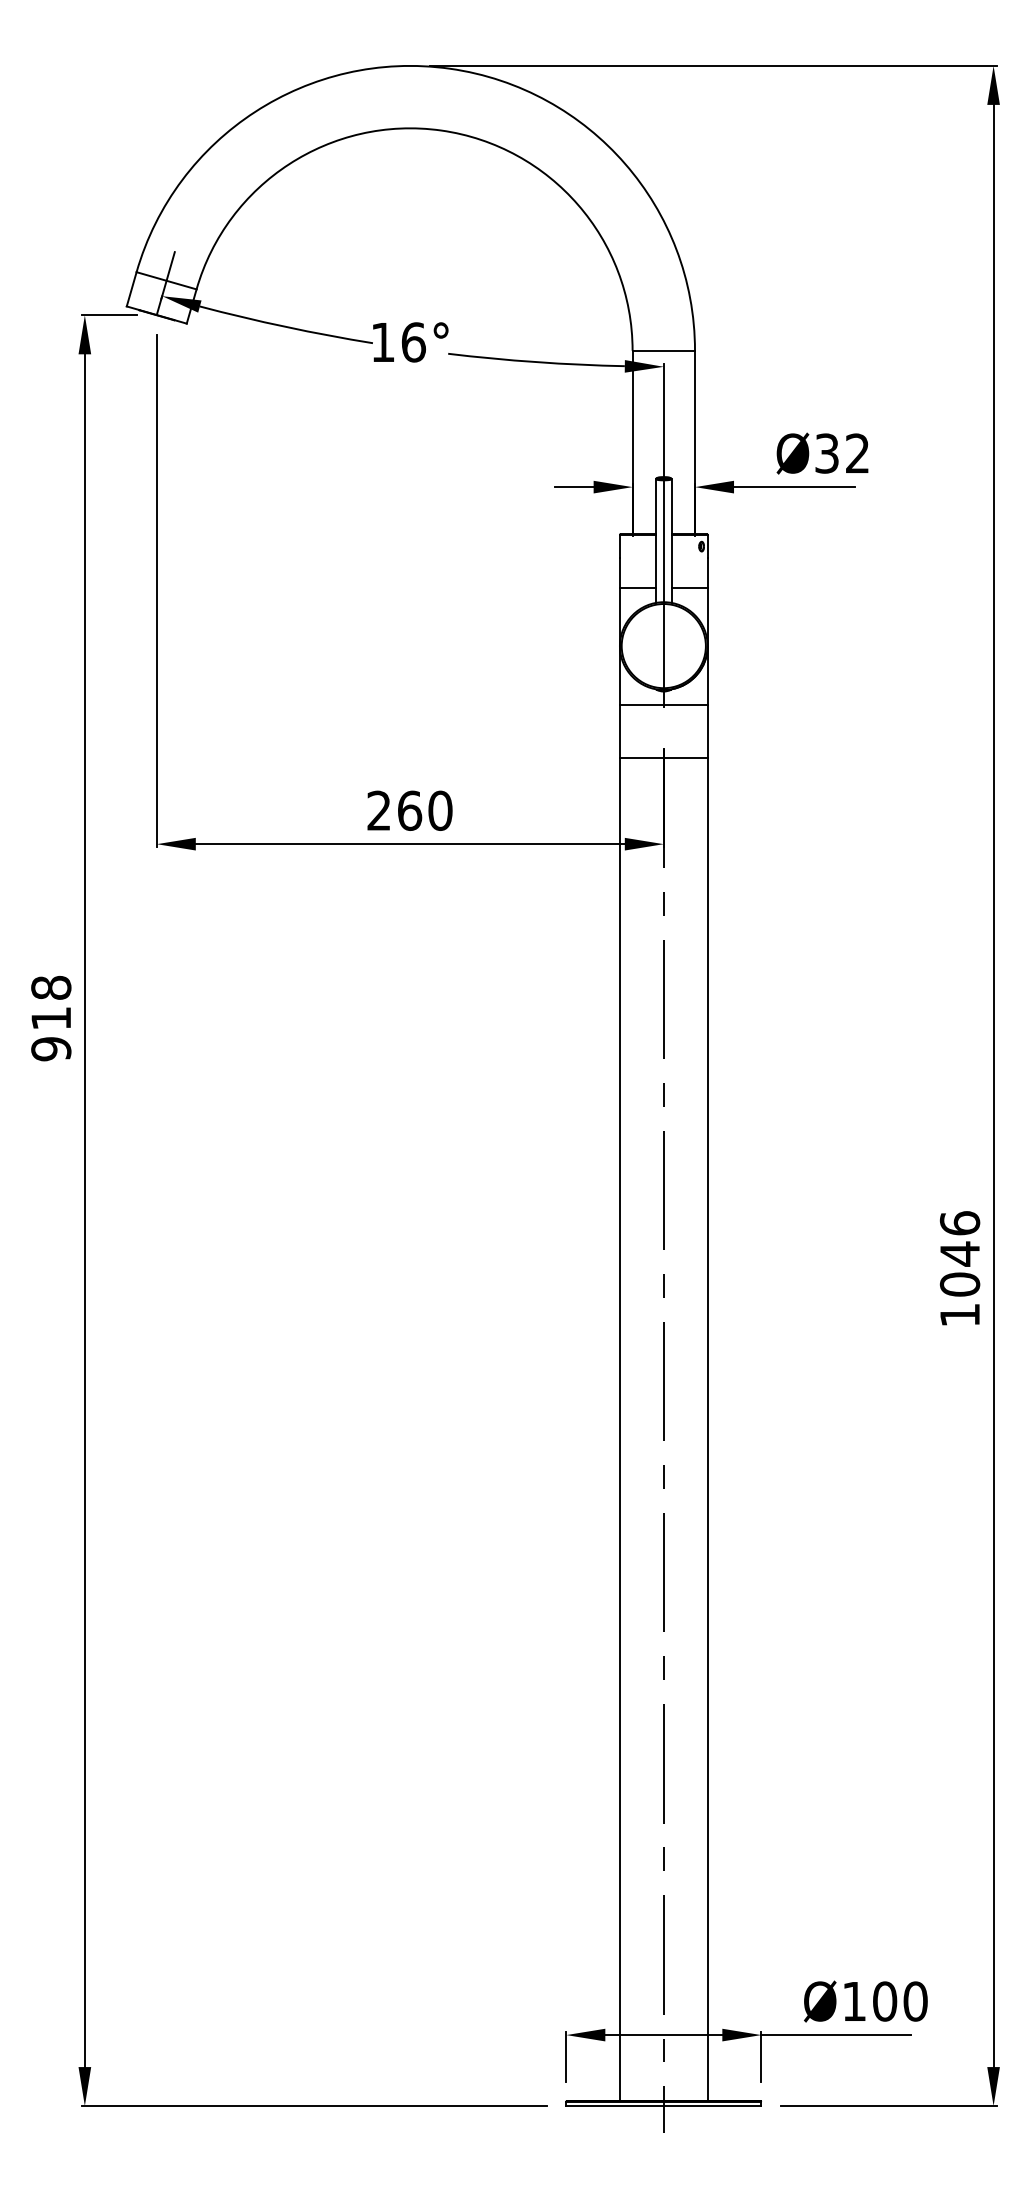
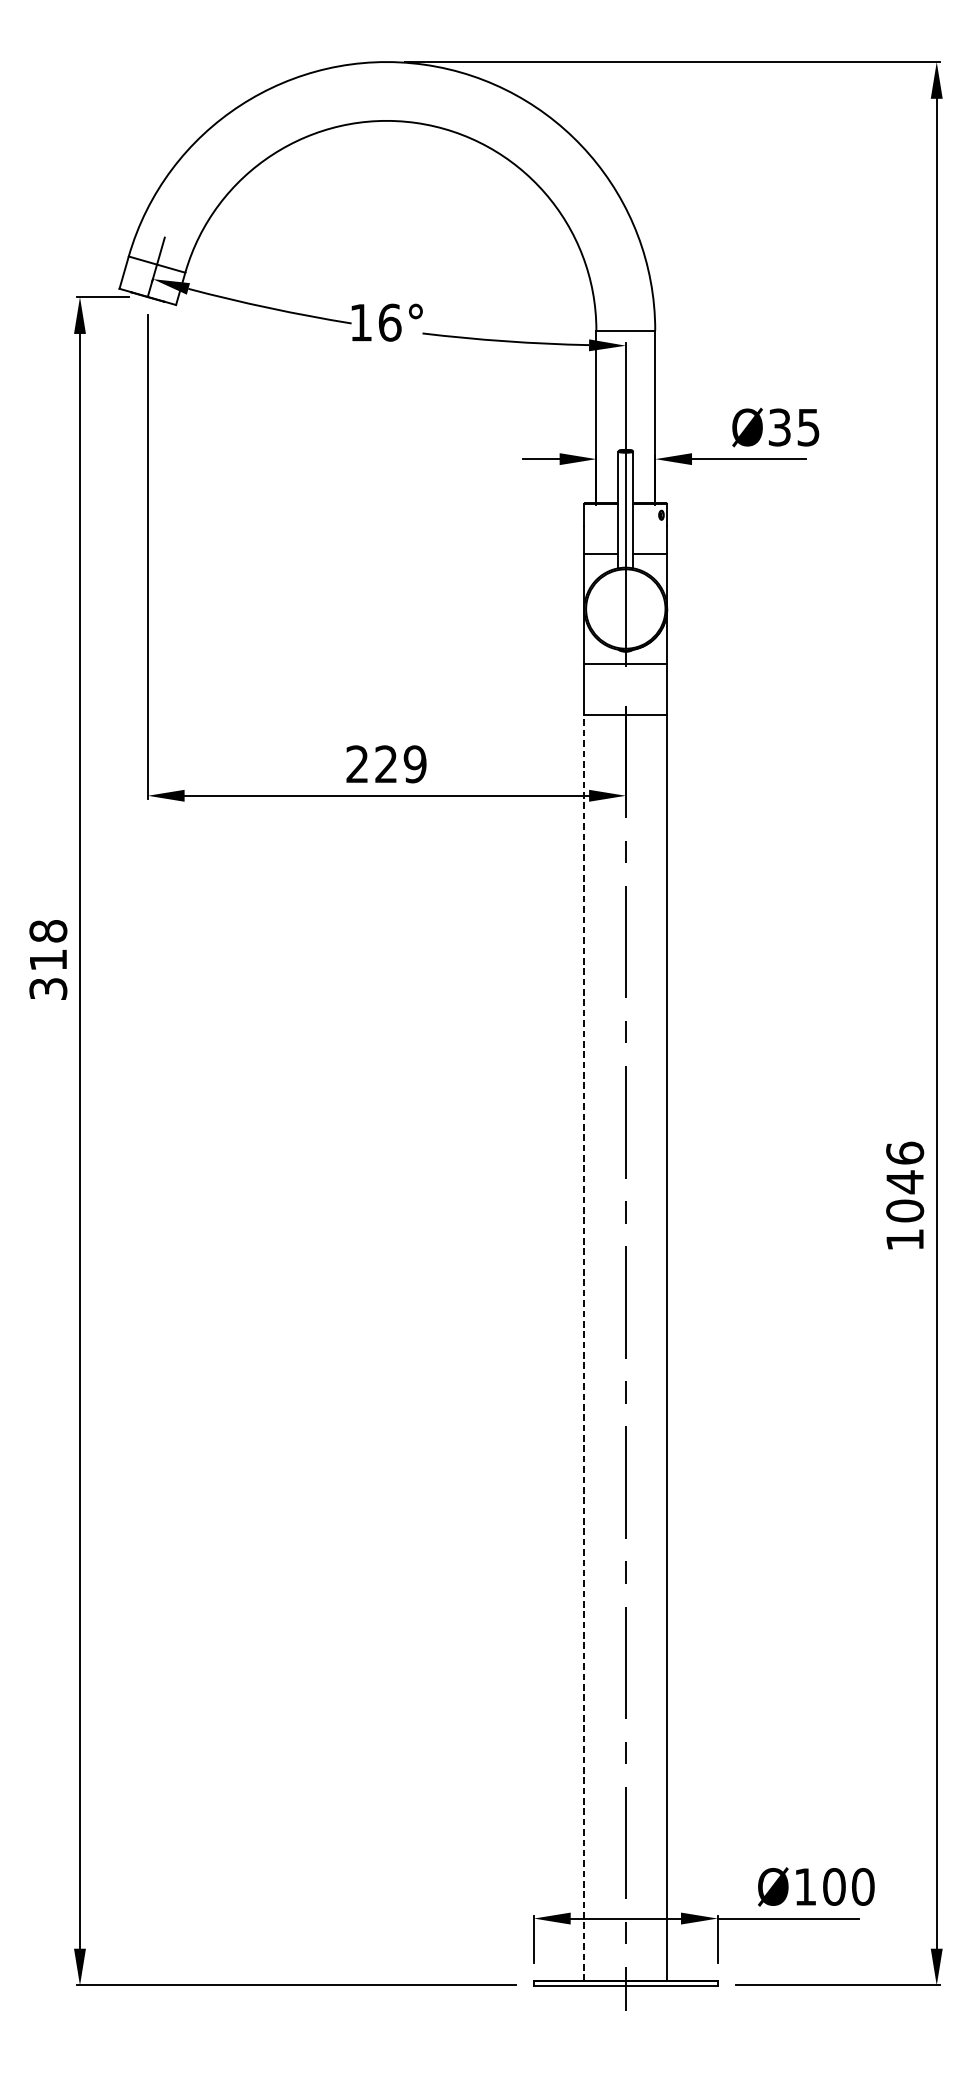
text: (857, 453) -> (808, 427), Ø32 -> Ø35
text: (425, 810) -> (401, 764), 260 -> 229
text: (51, 1049) -> (48, 989), 918 -> 318
line: (619, 1429) -> (584, 1347), solid -> dashed

